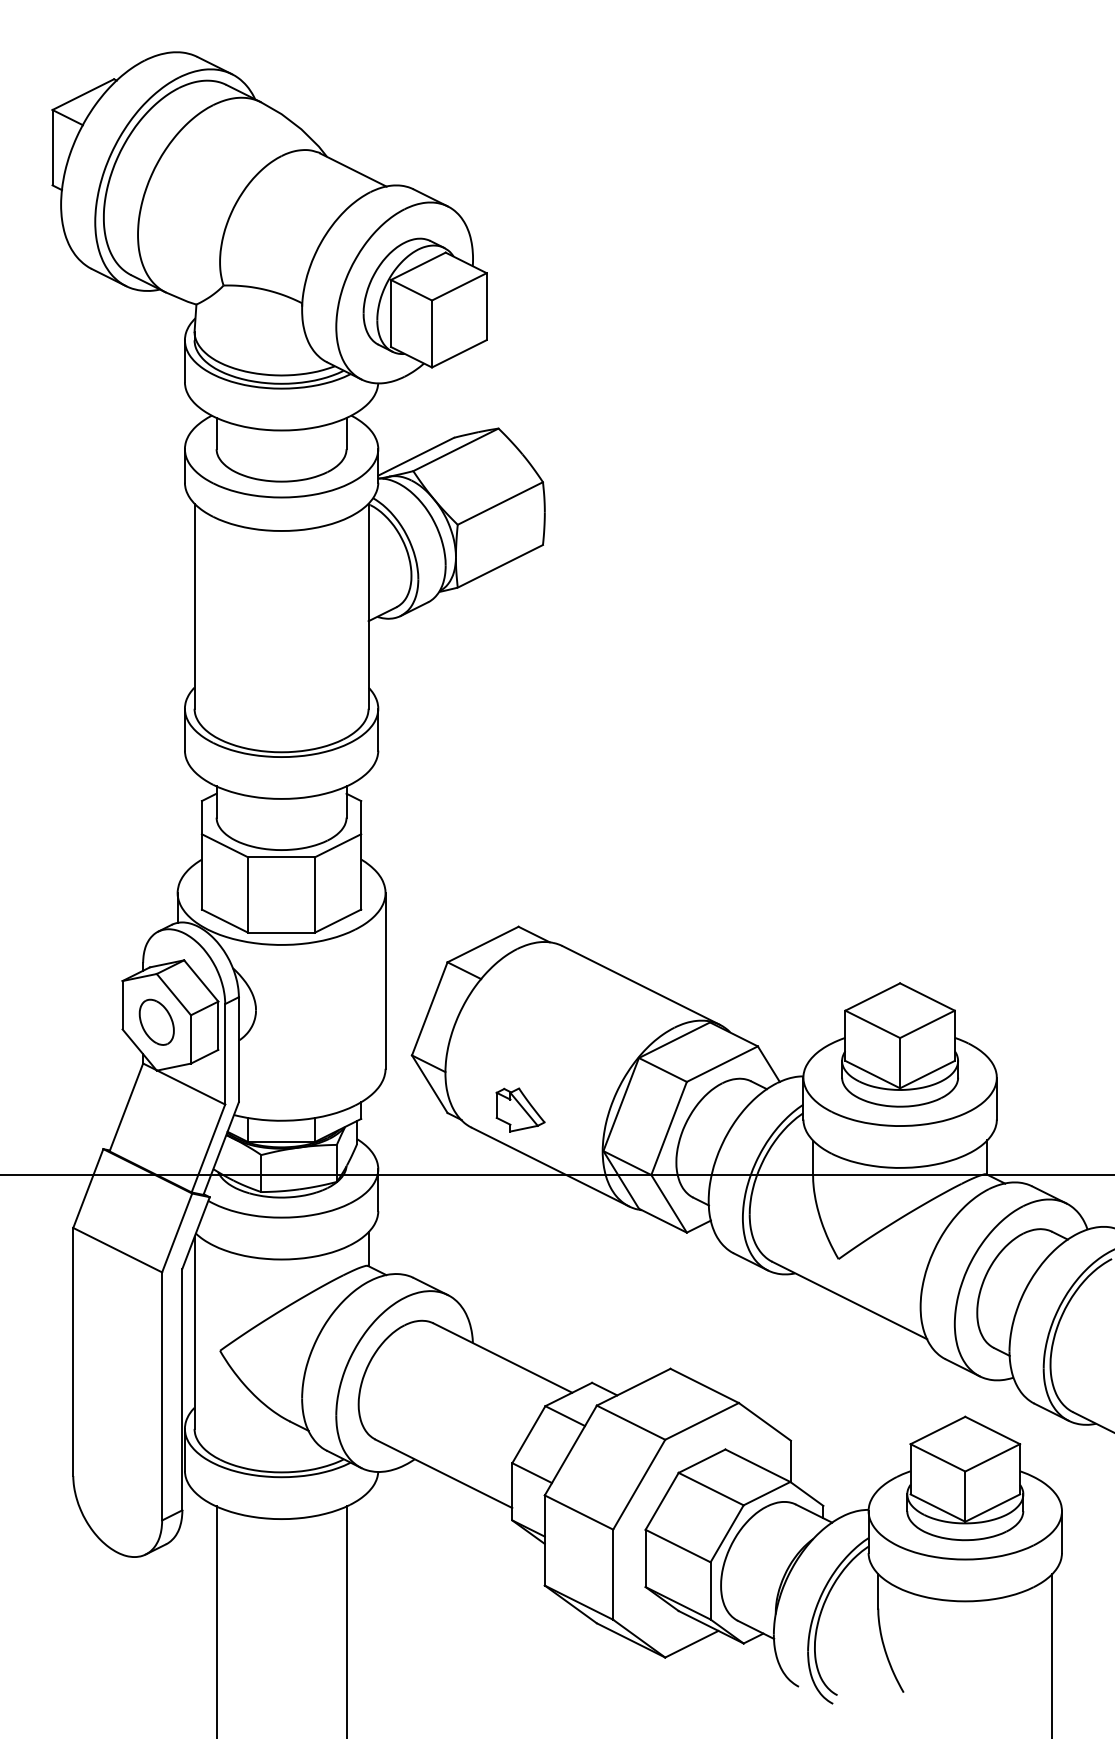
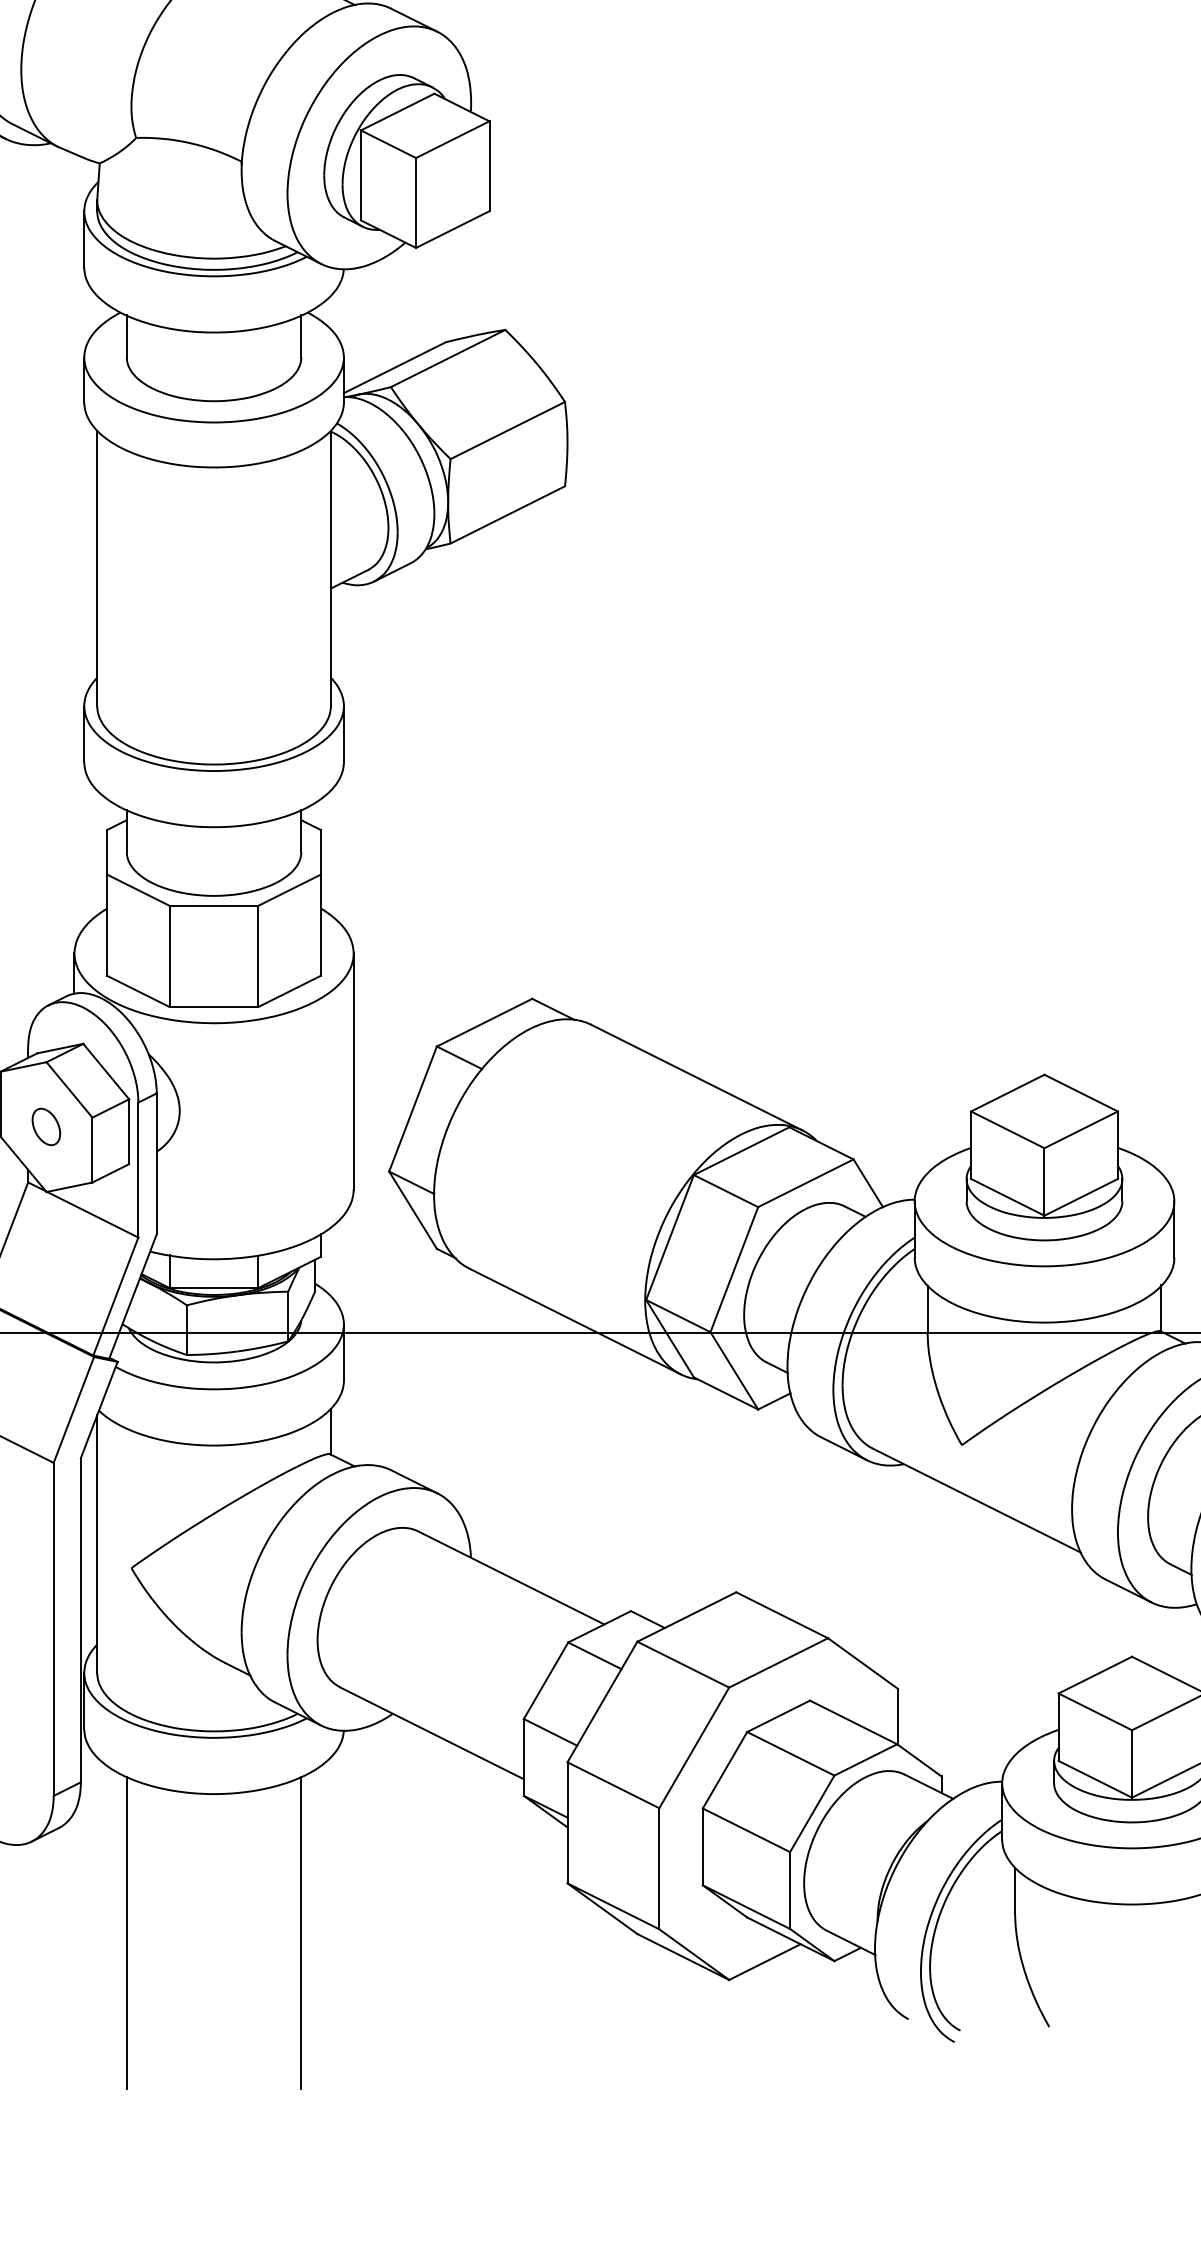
part: (156, 1021) -> (46, 1126), size x0.6
part: (520, 1109) -> (534, 1244), removed

